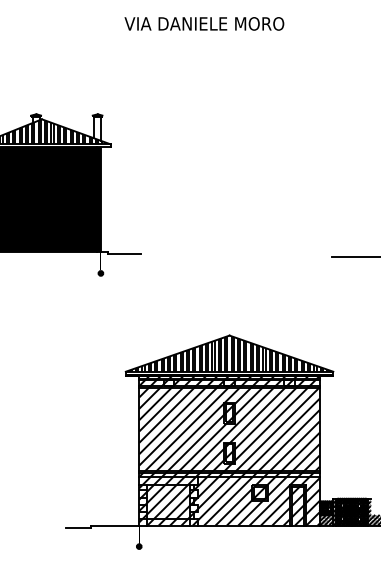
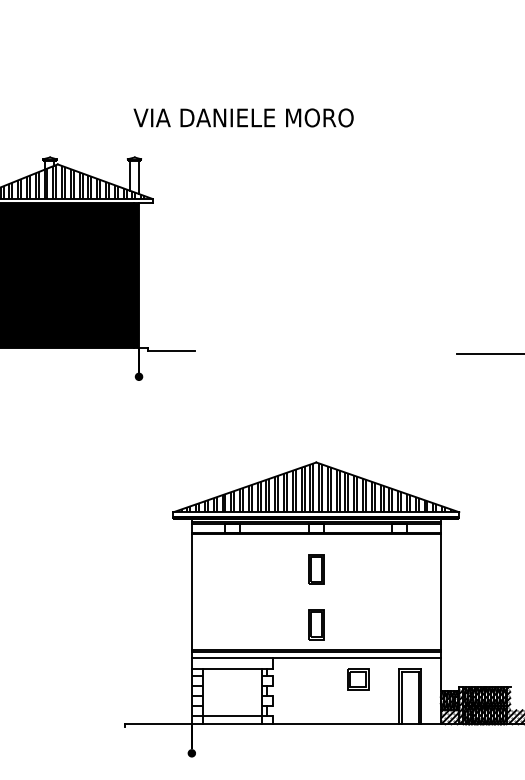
text: (204, 23) -> (243, 117), moved
hatch: (228, 450) -> (315, 620), removed
line: (78, 527) -> (108, 727), removed

